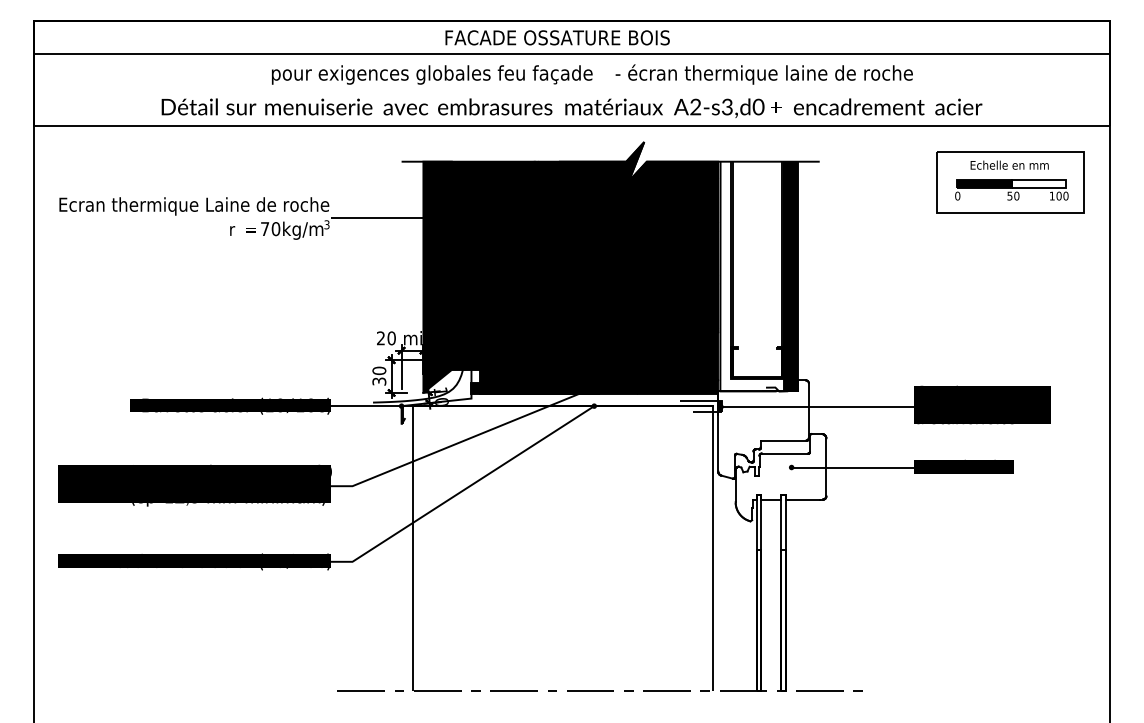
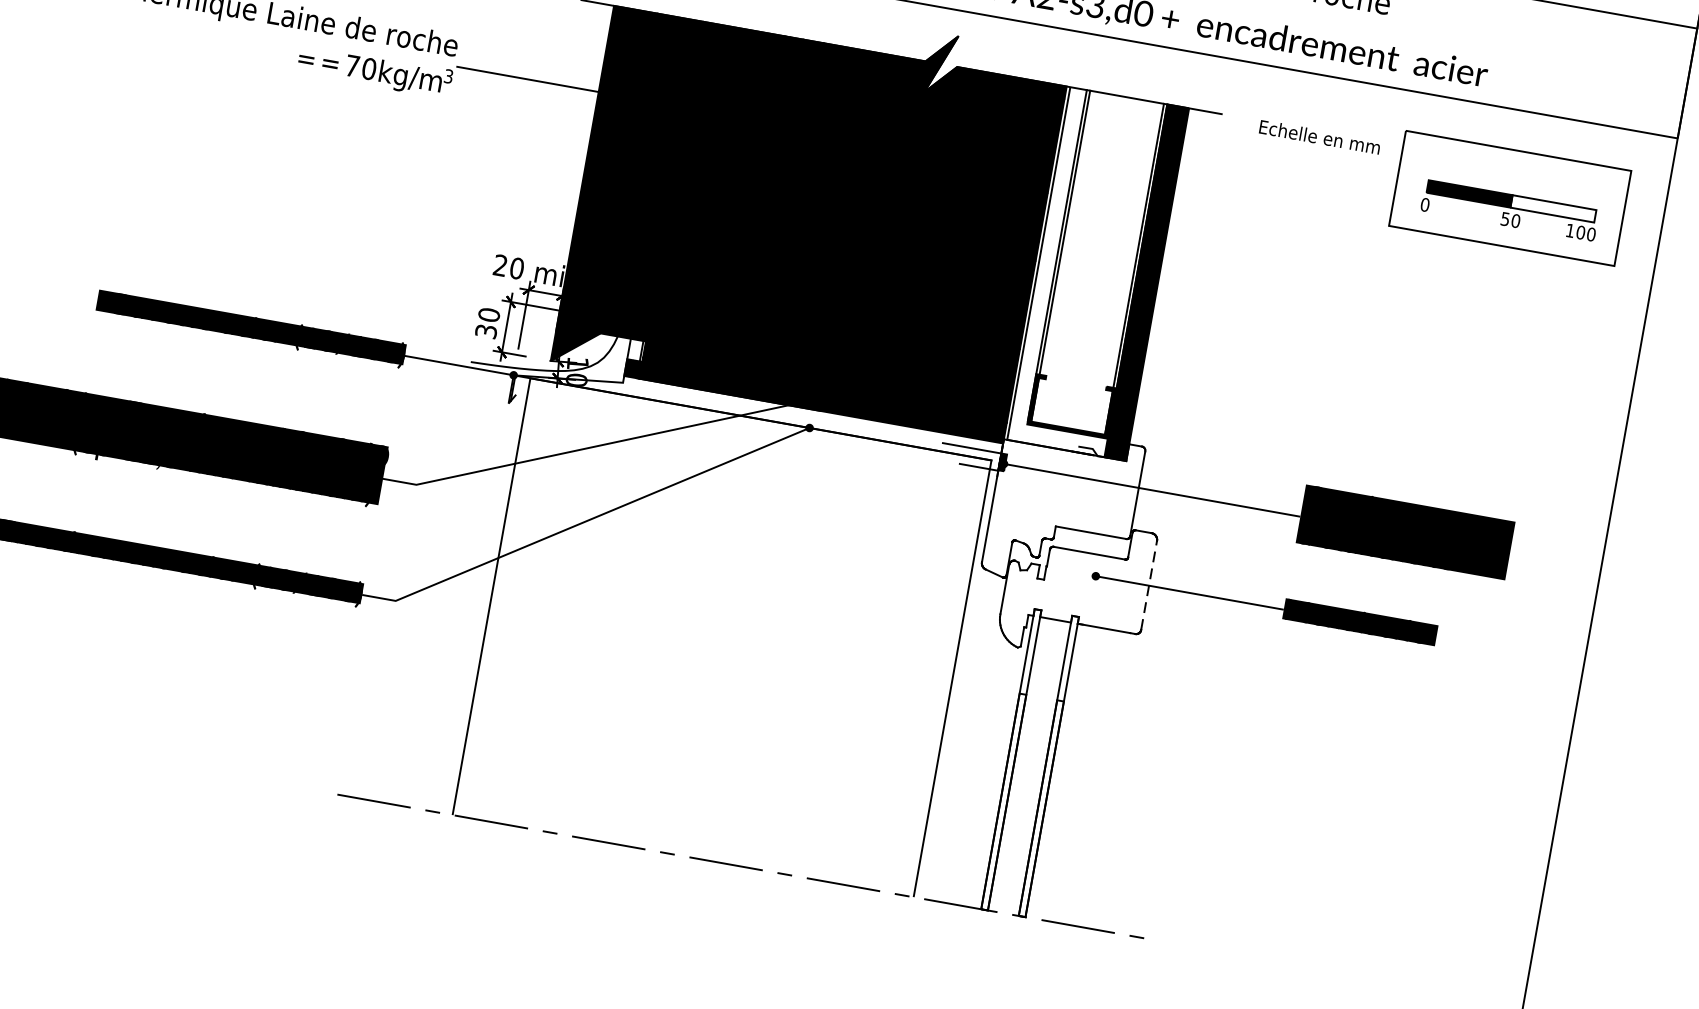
text: (1009, 164) -> (1319, 136), moved
text: (234, 230) -> (305, 59), r -> =
line: (826, 467) -> (1149, 585), solid -> dashed

